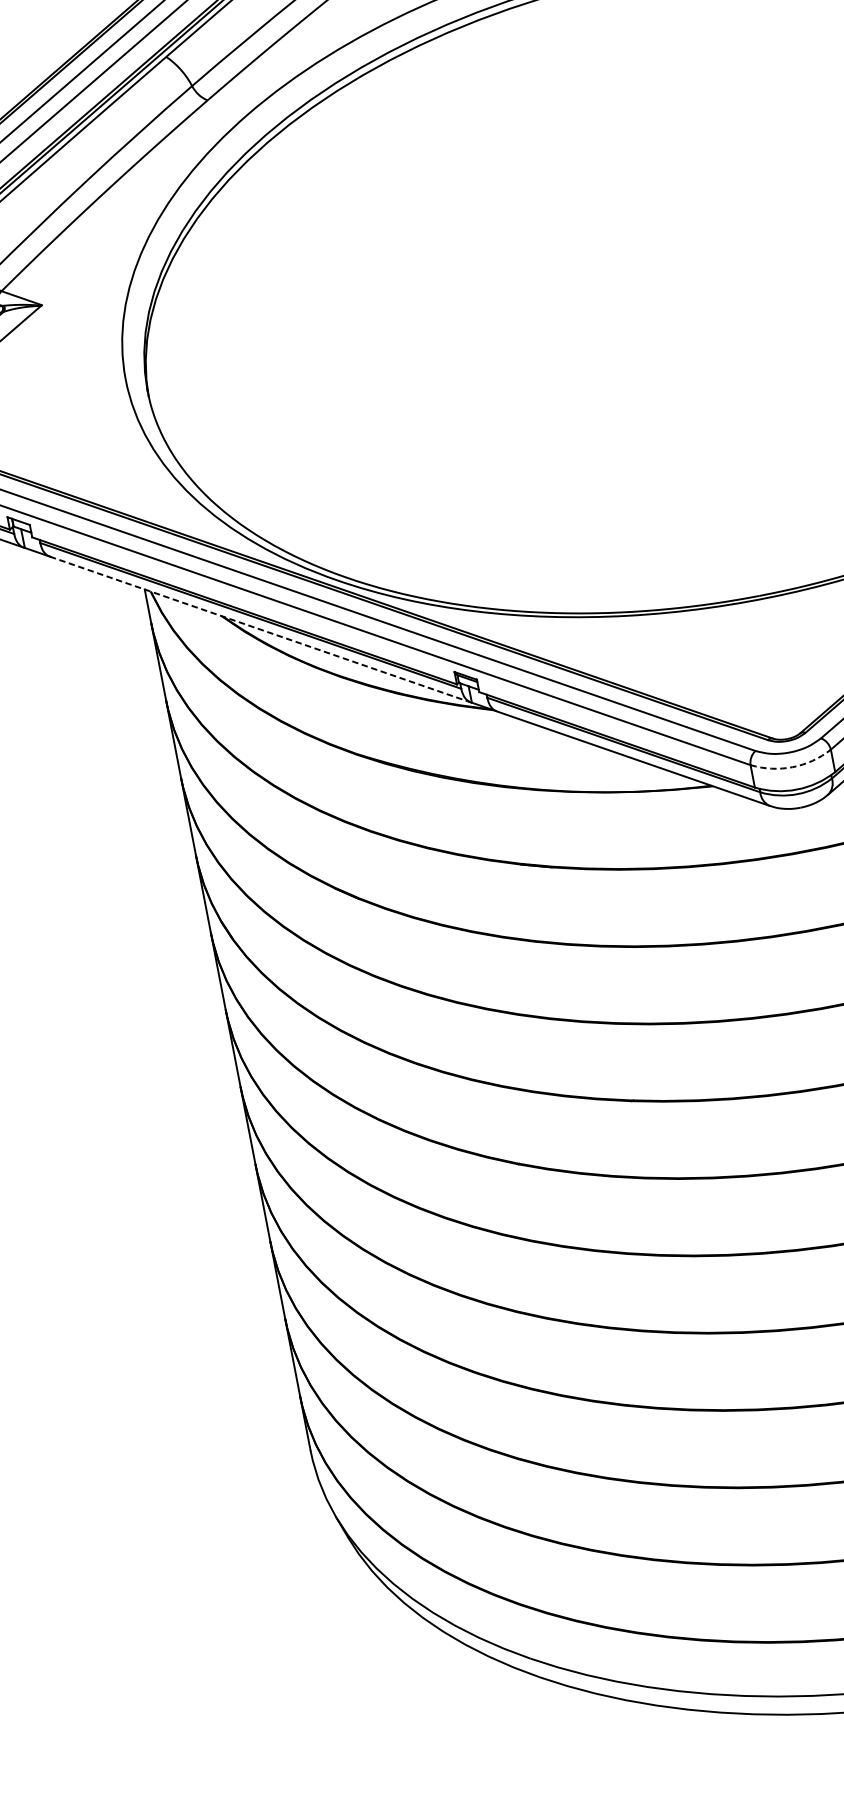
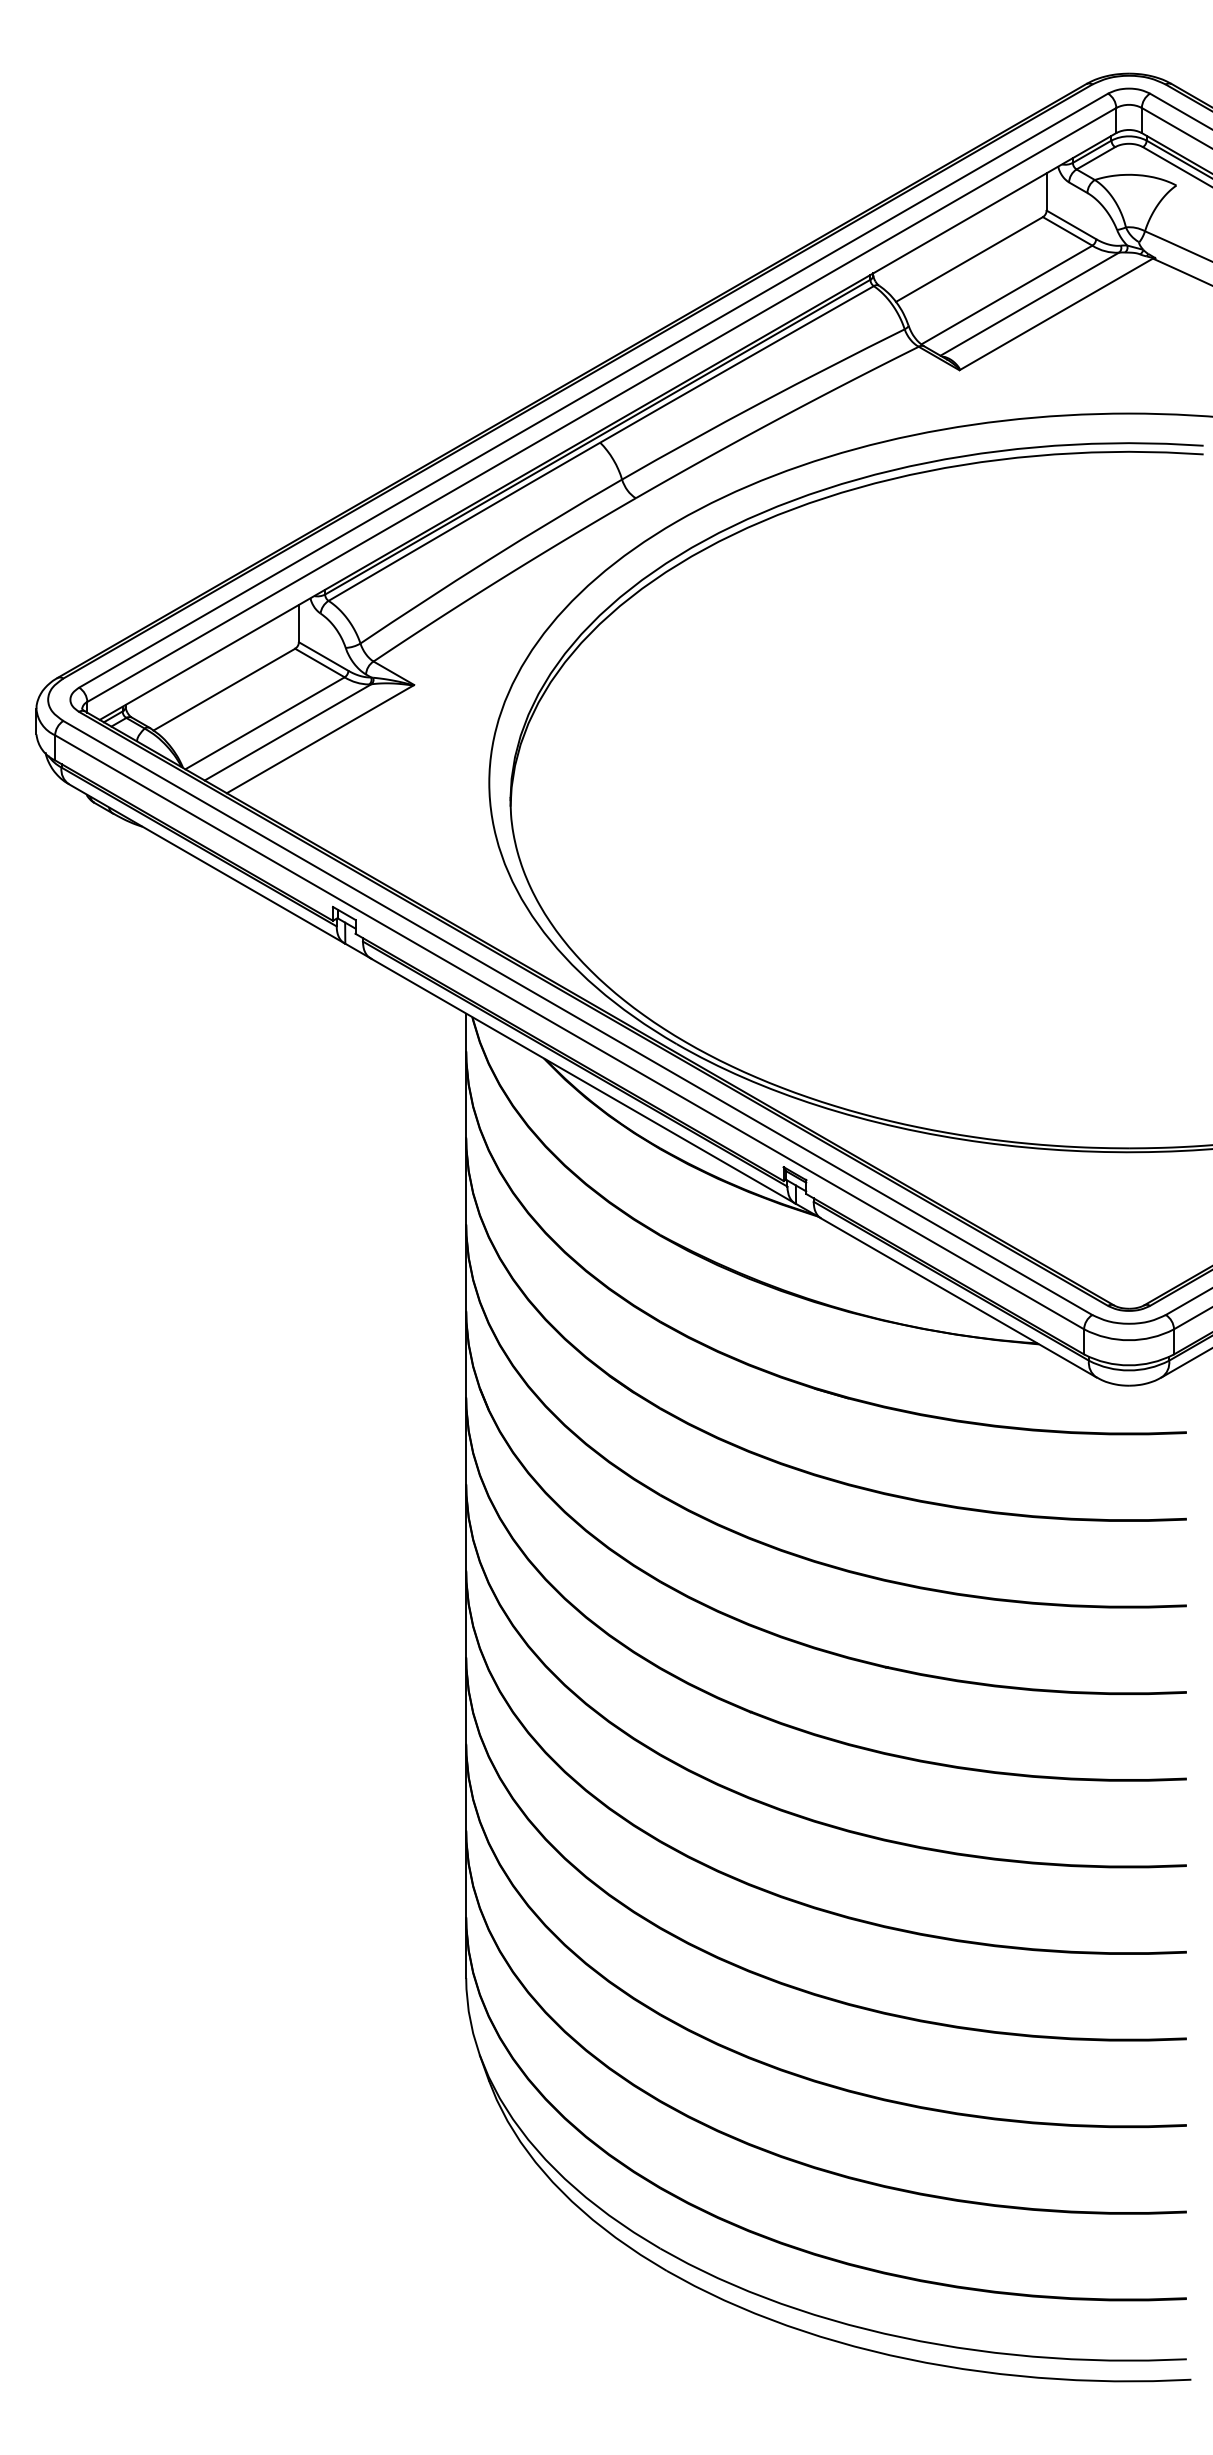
line: (261, 630) -> (583, 1081), dashed -> solid
arc: (793, 767) -> (1129, 1340), dashed -> solid

